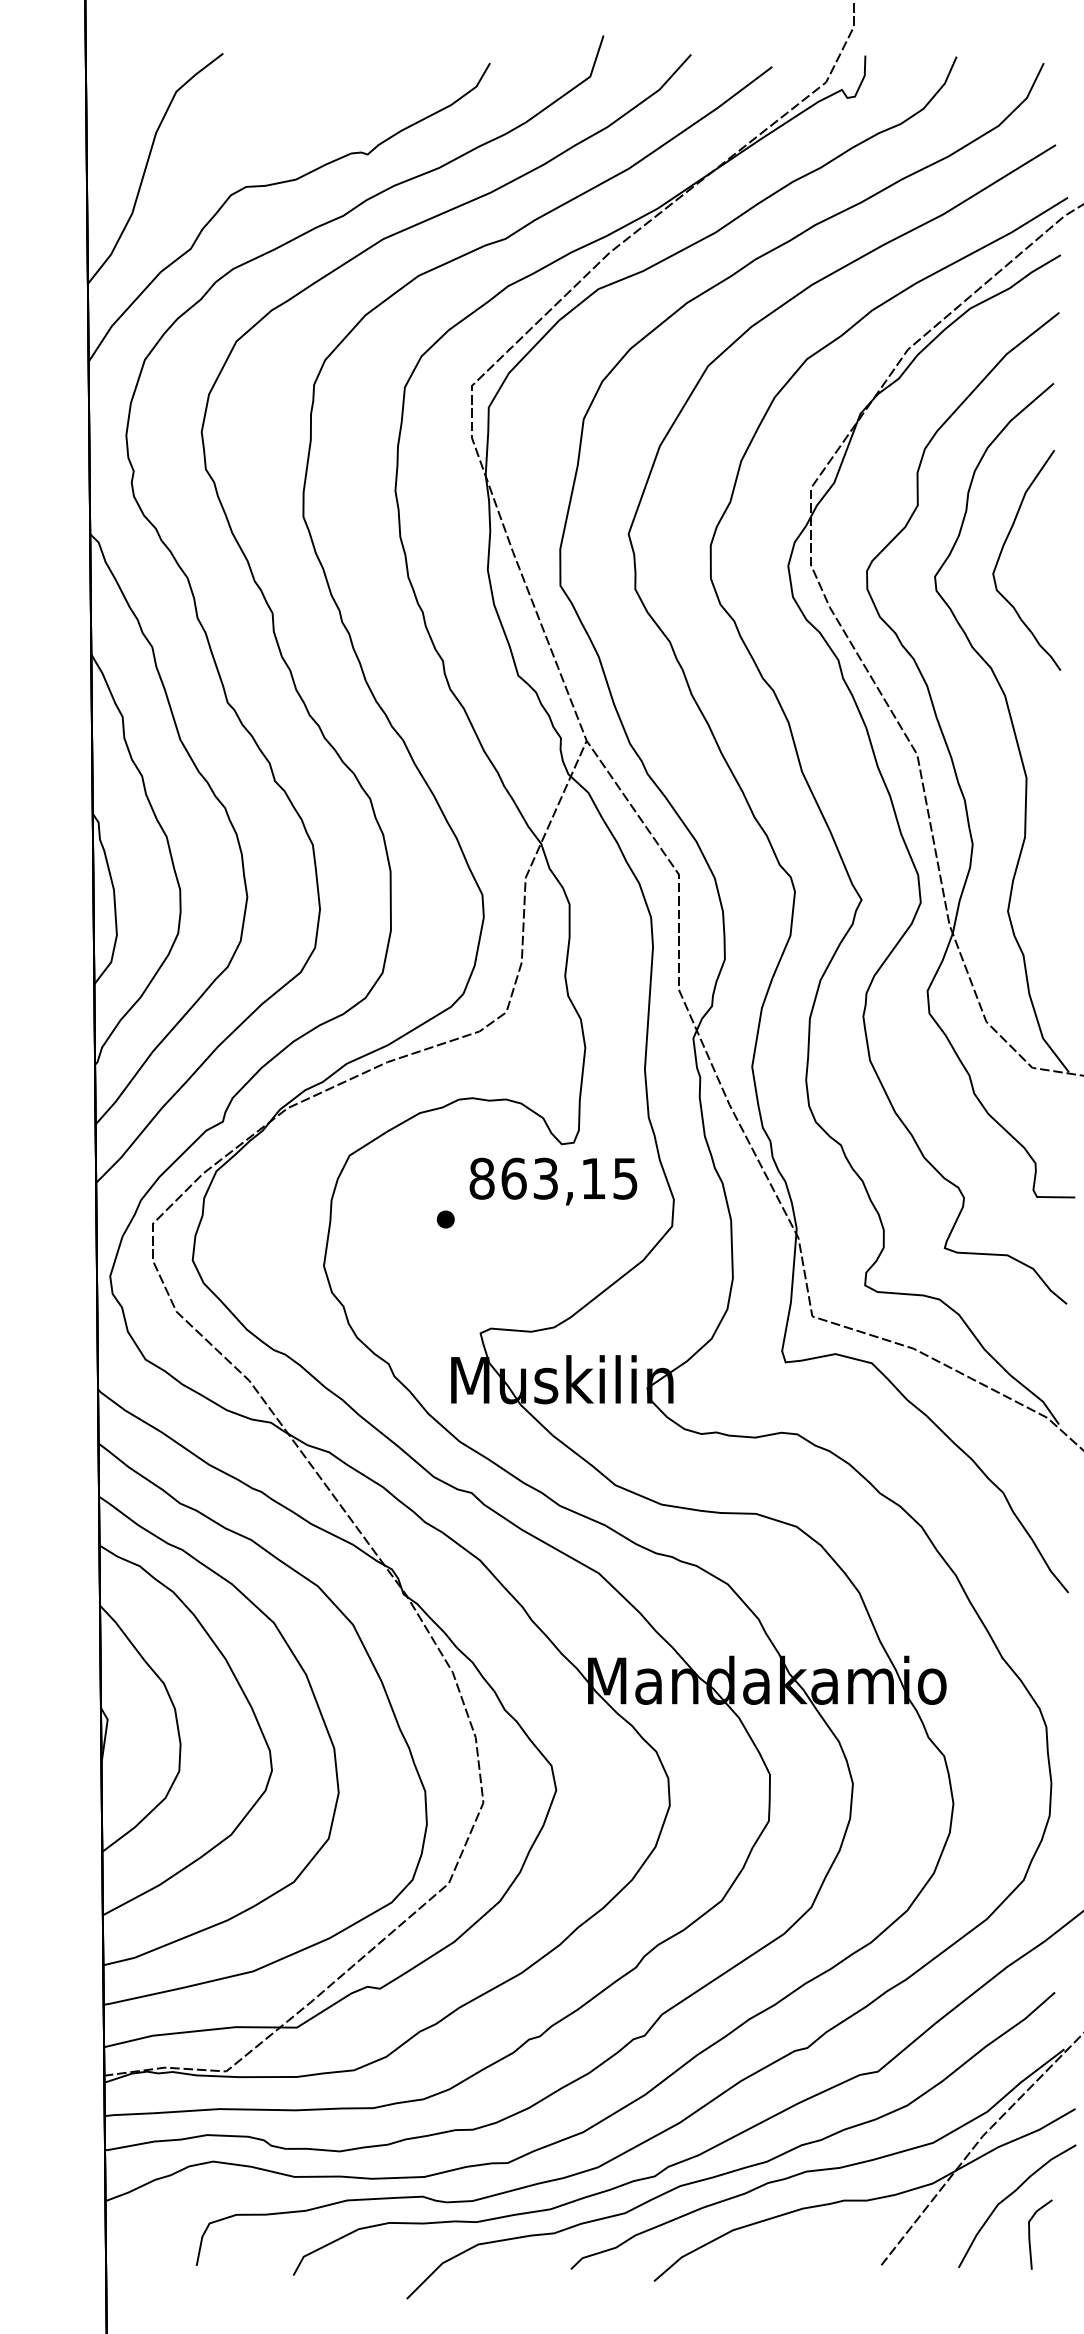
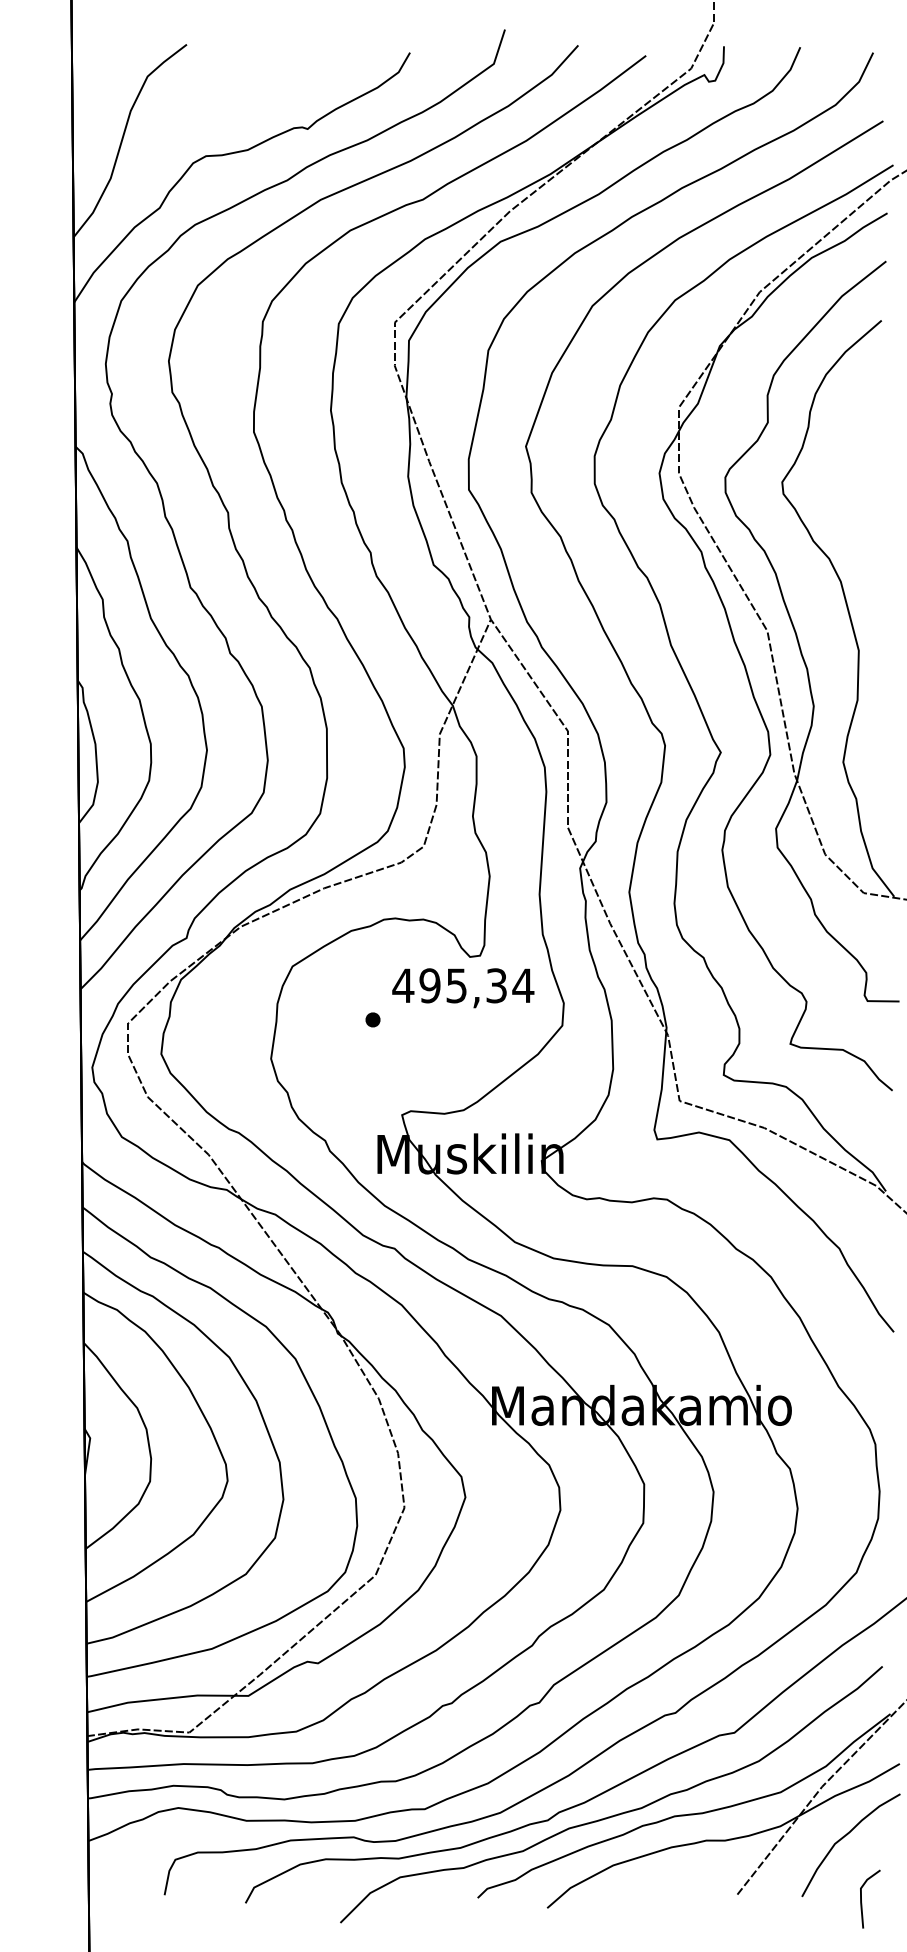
curve: (1002, 551) -> (838, 461), removed
text: (553, 1178) -> (463, 985), 863,15 -> 495,34
line: (1030, 2234) -> (862, 1899), moved

